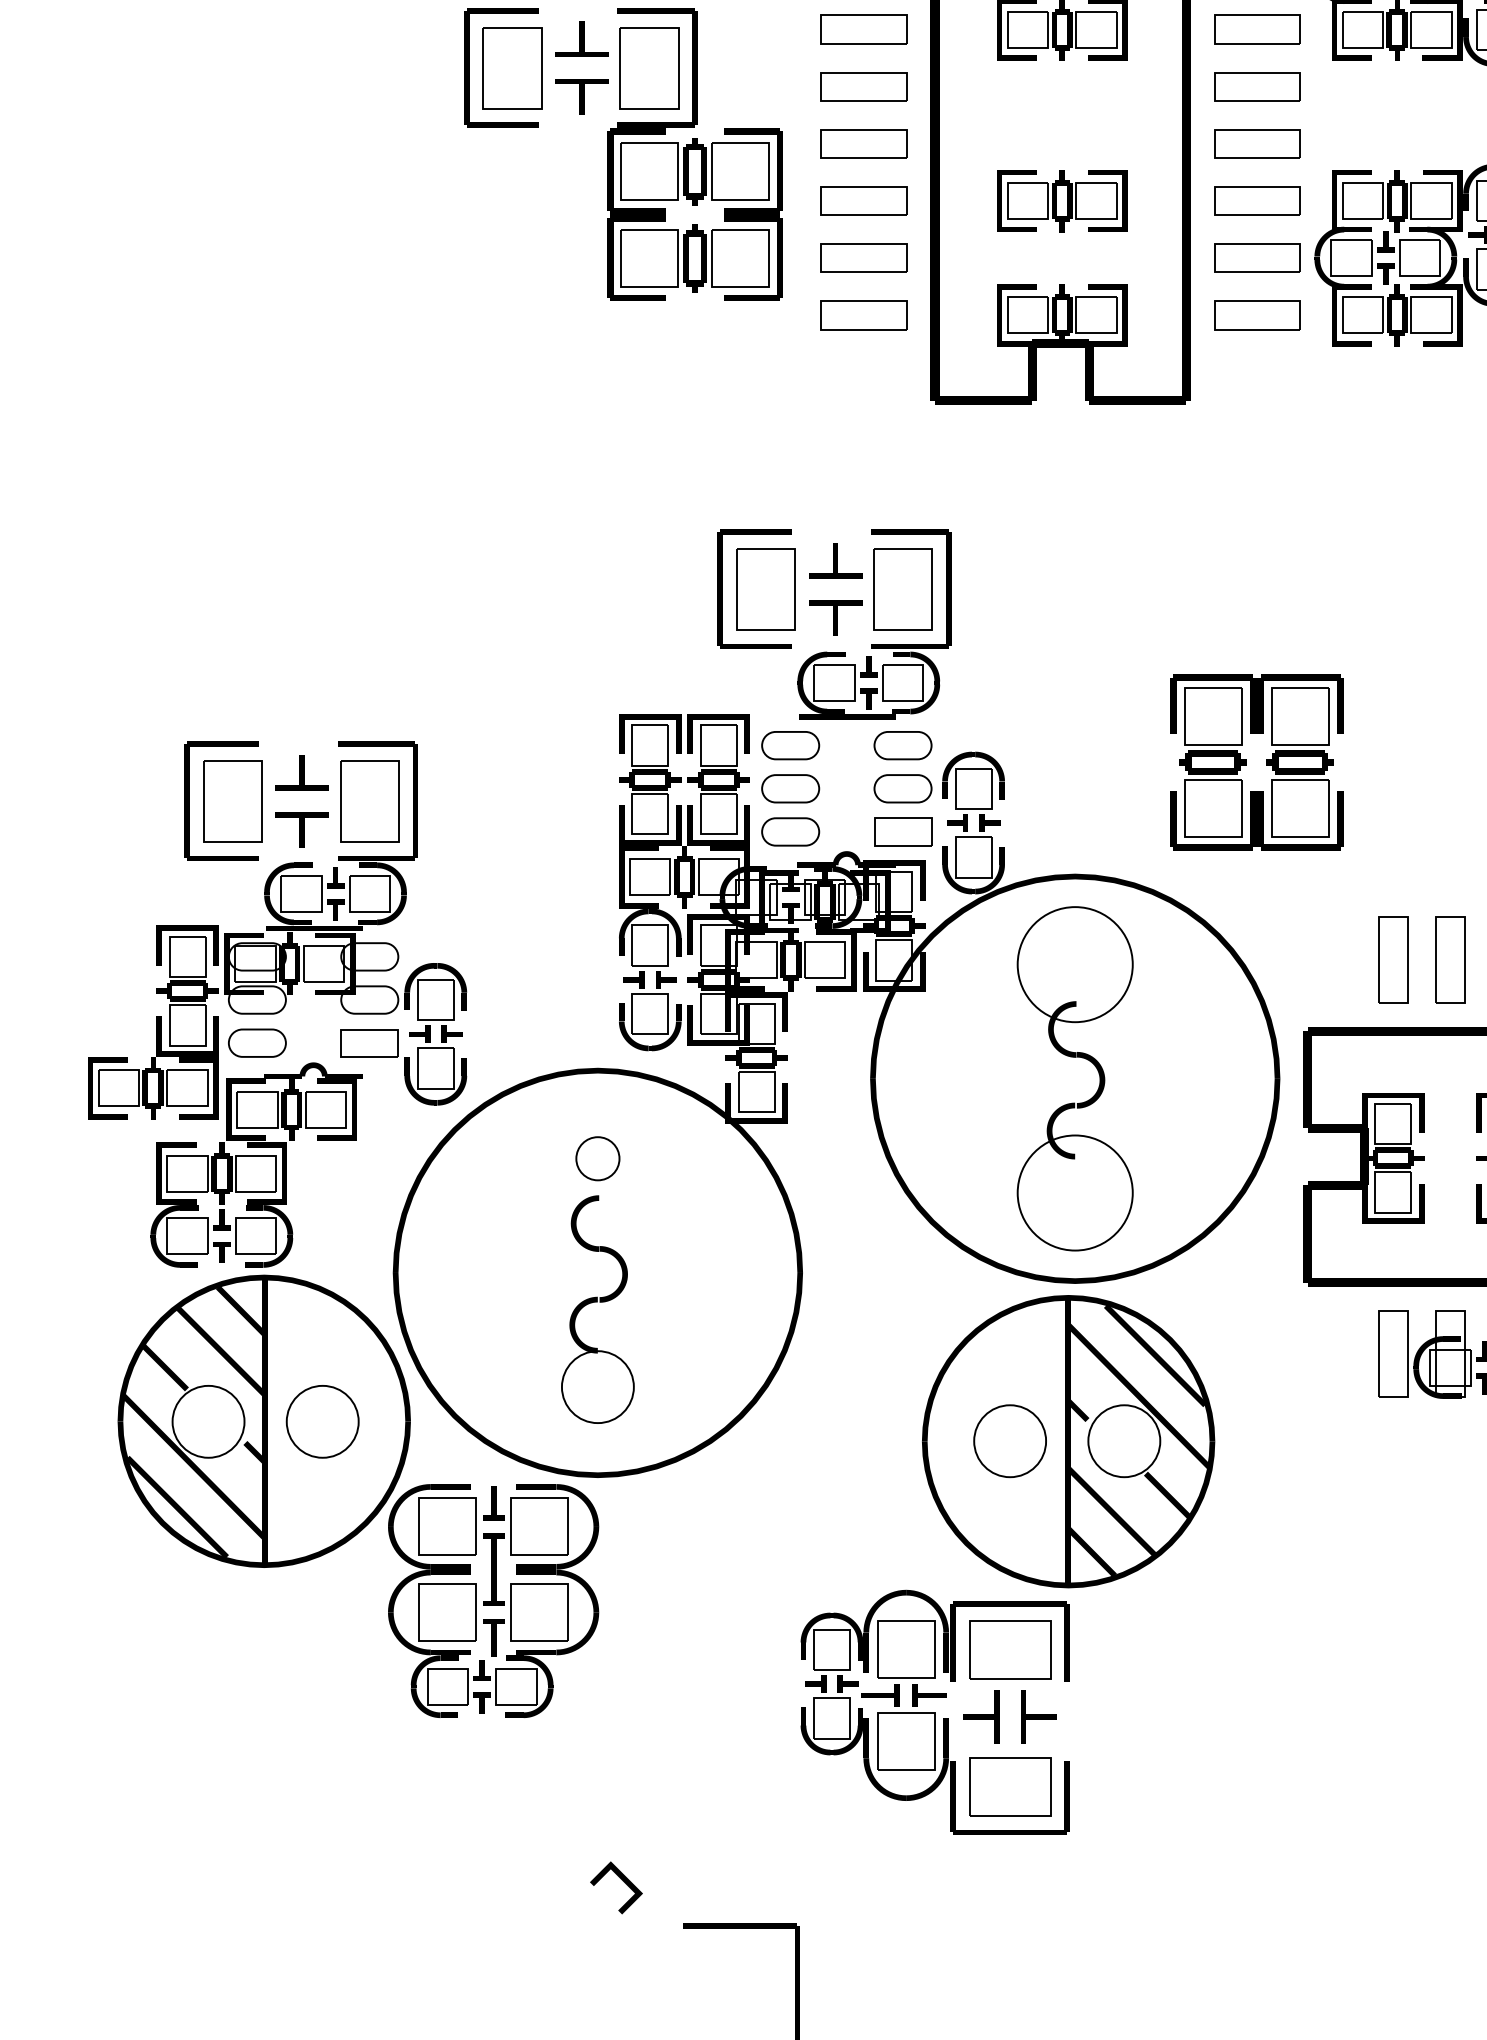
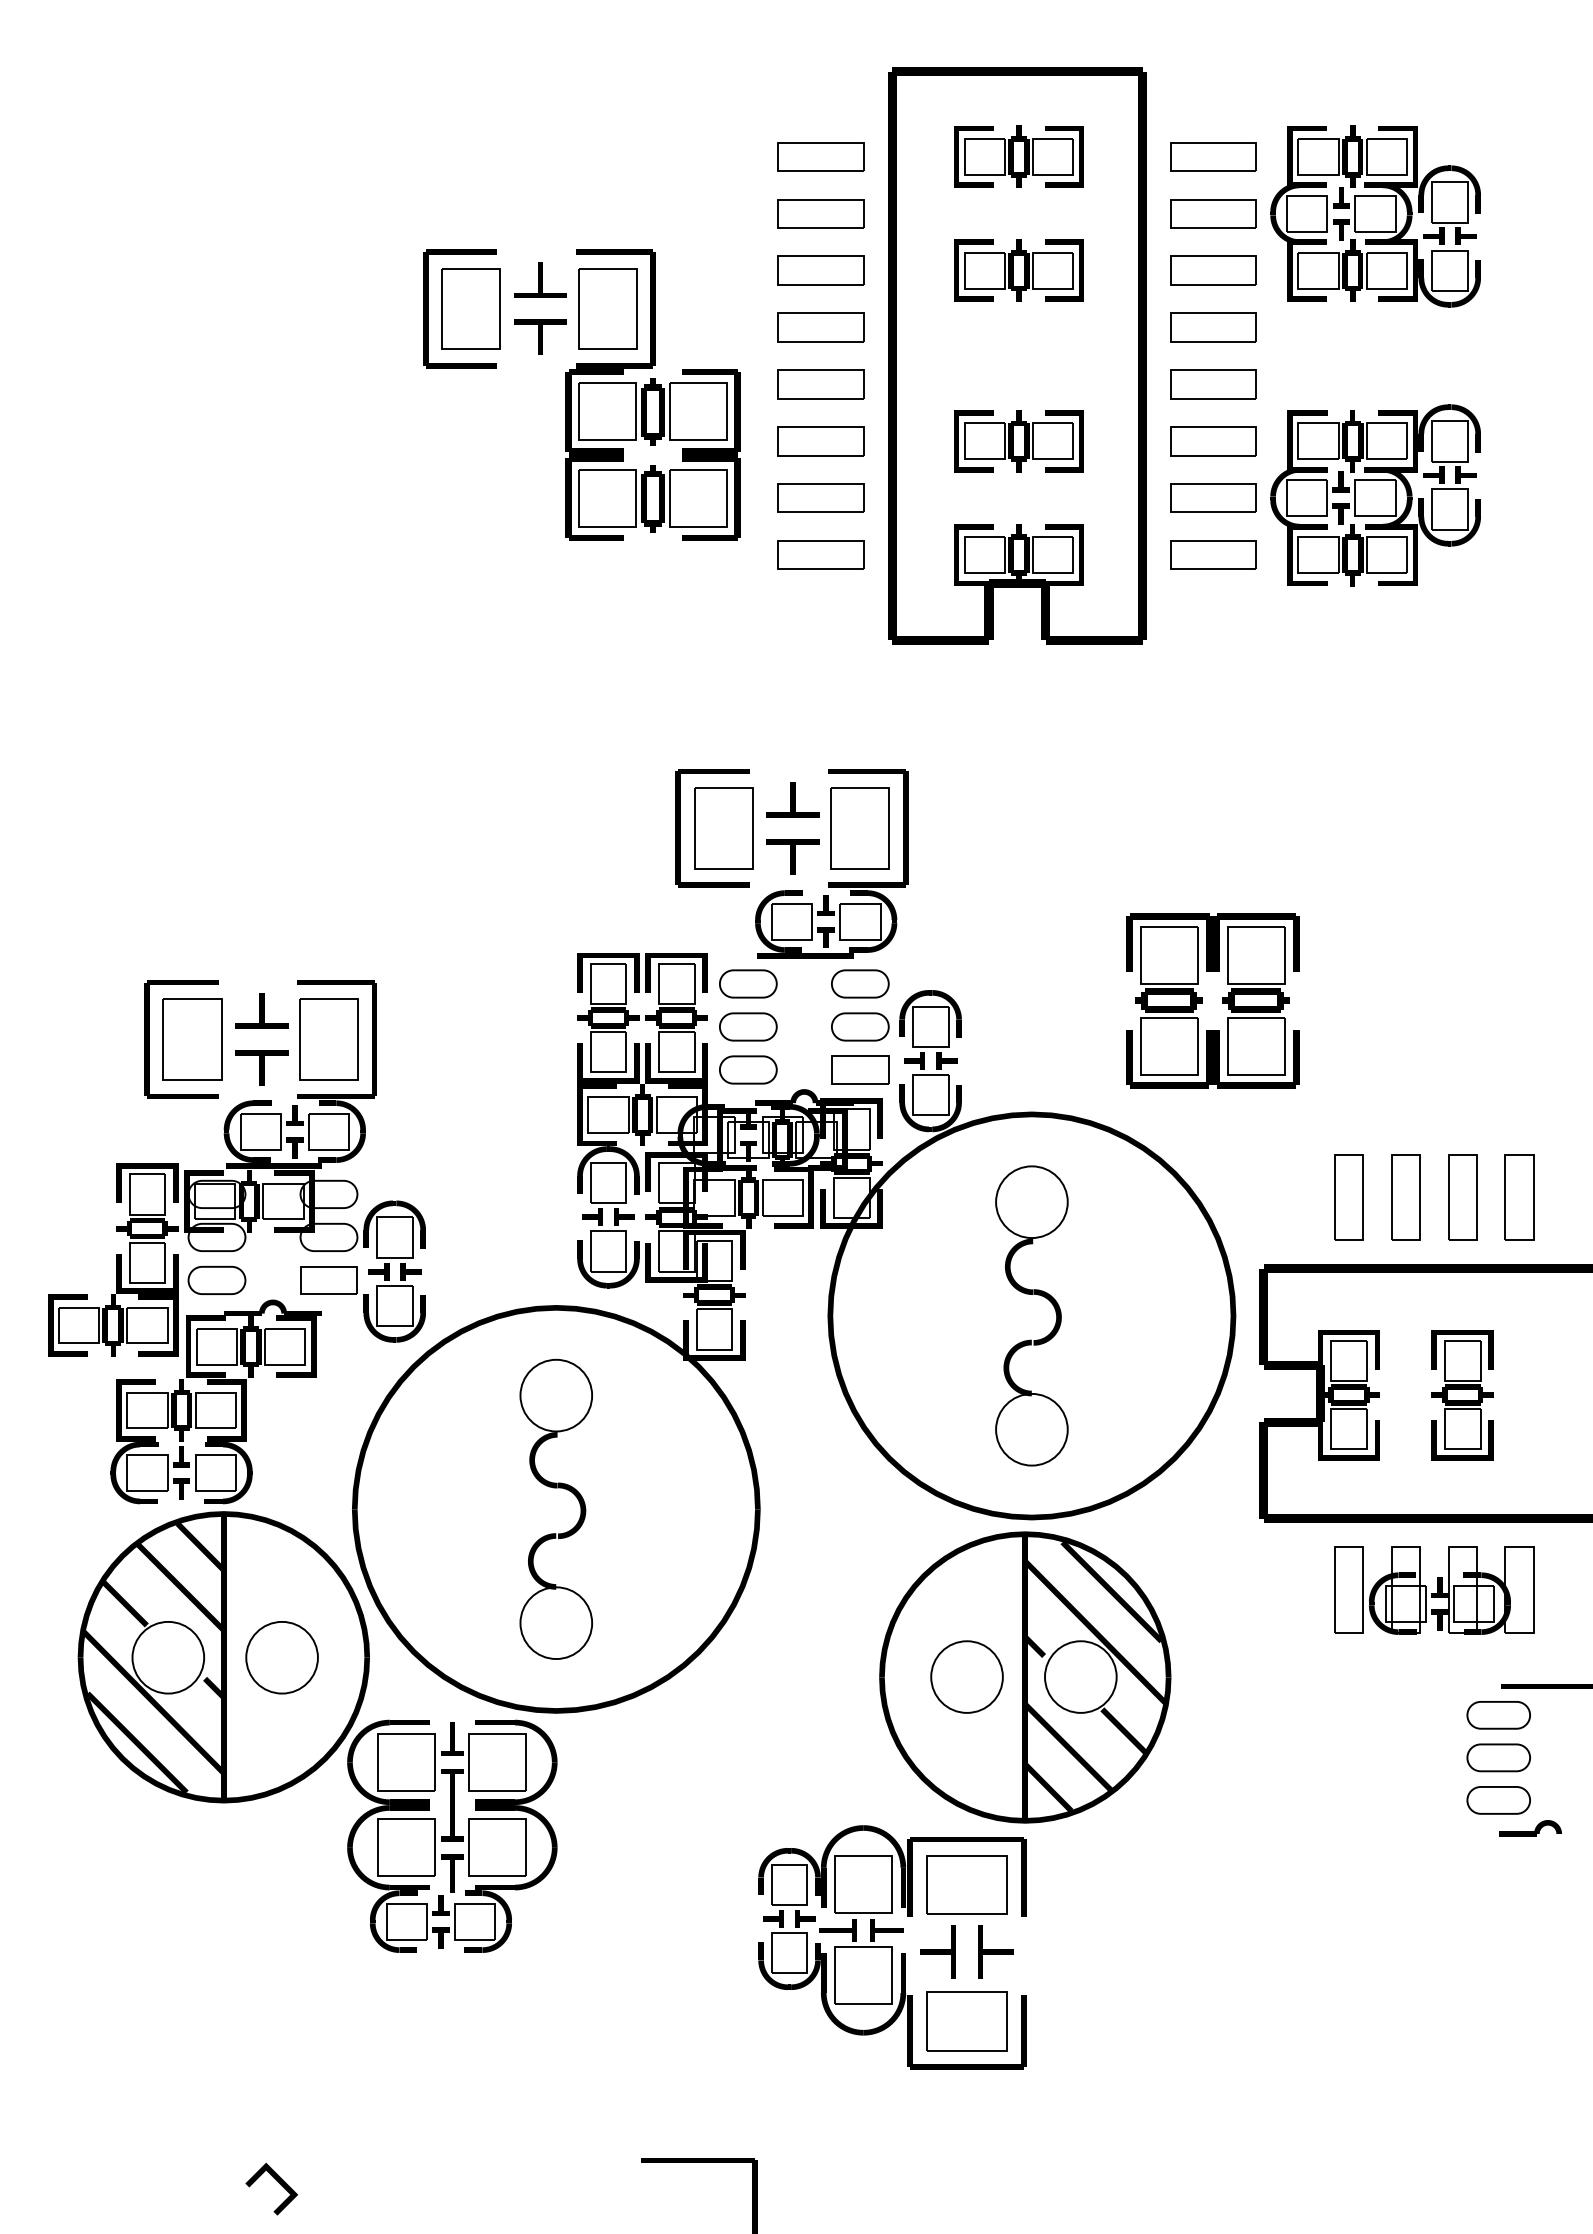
circle: (1074, 964) -> (1031, 1202), size x0.62
circle: (598, 1158) -> (556, 1395), size x1.67
circle: (1074, 1192) -> (1031, 1429), size x0.62
line: (622, 1880) -> (277, 2181), moved

